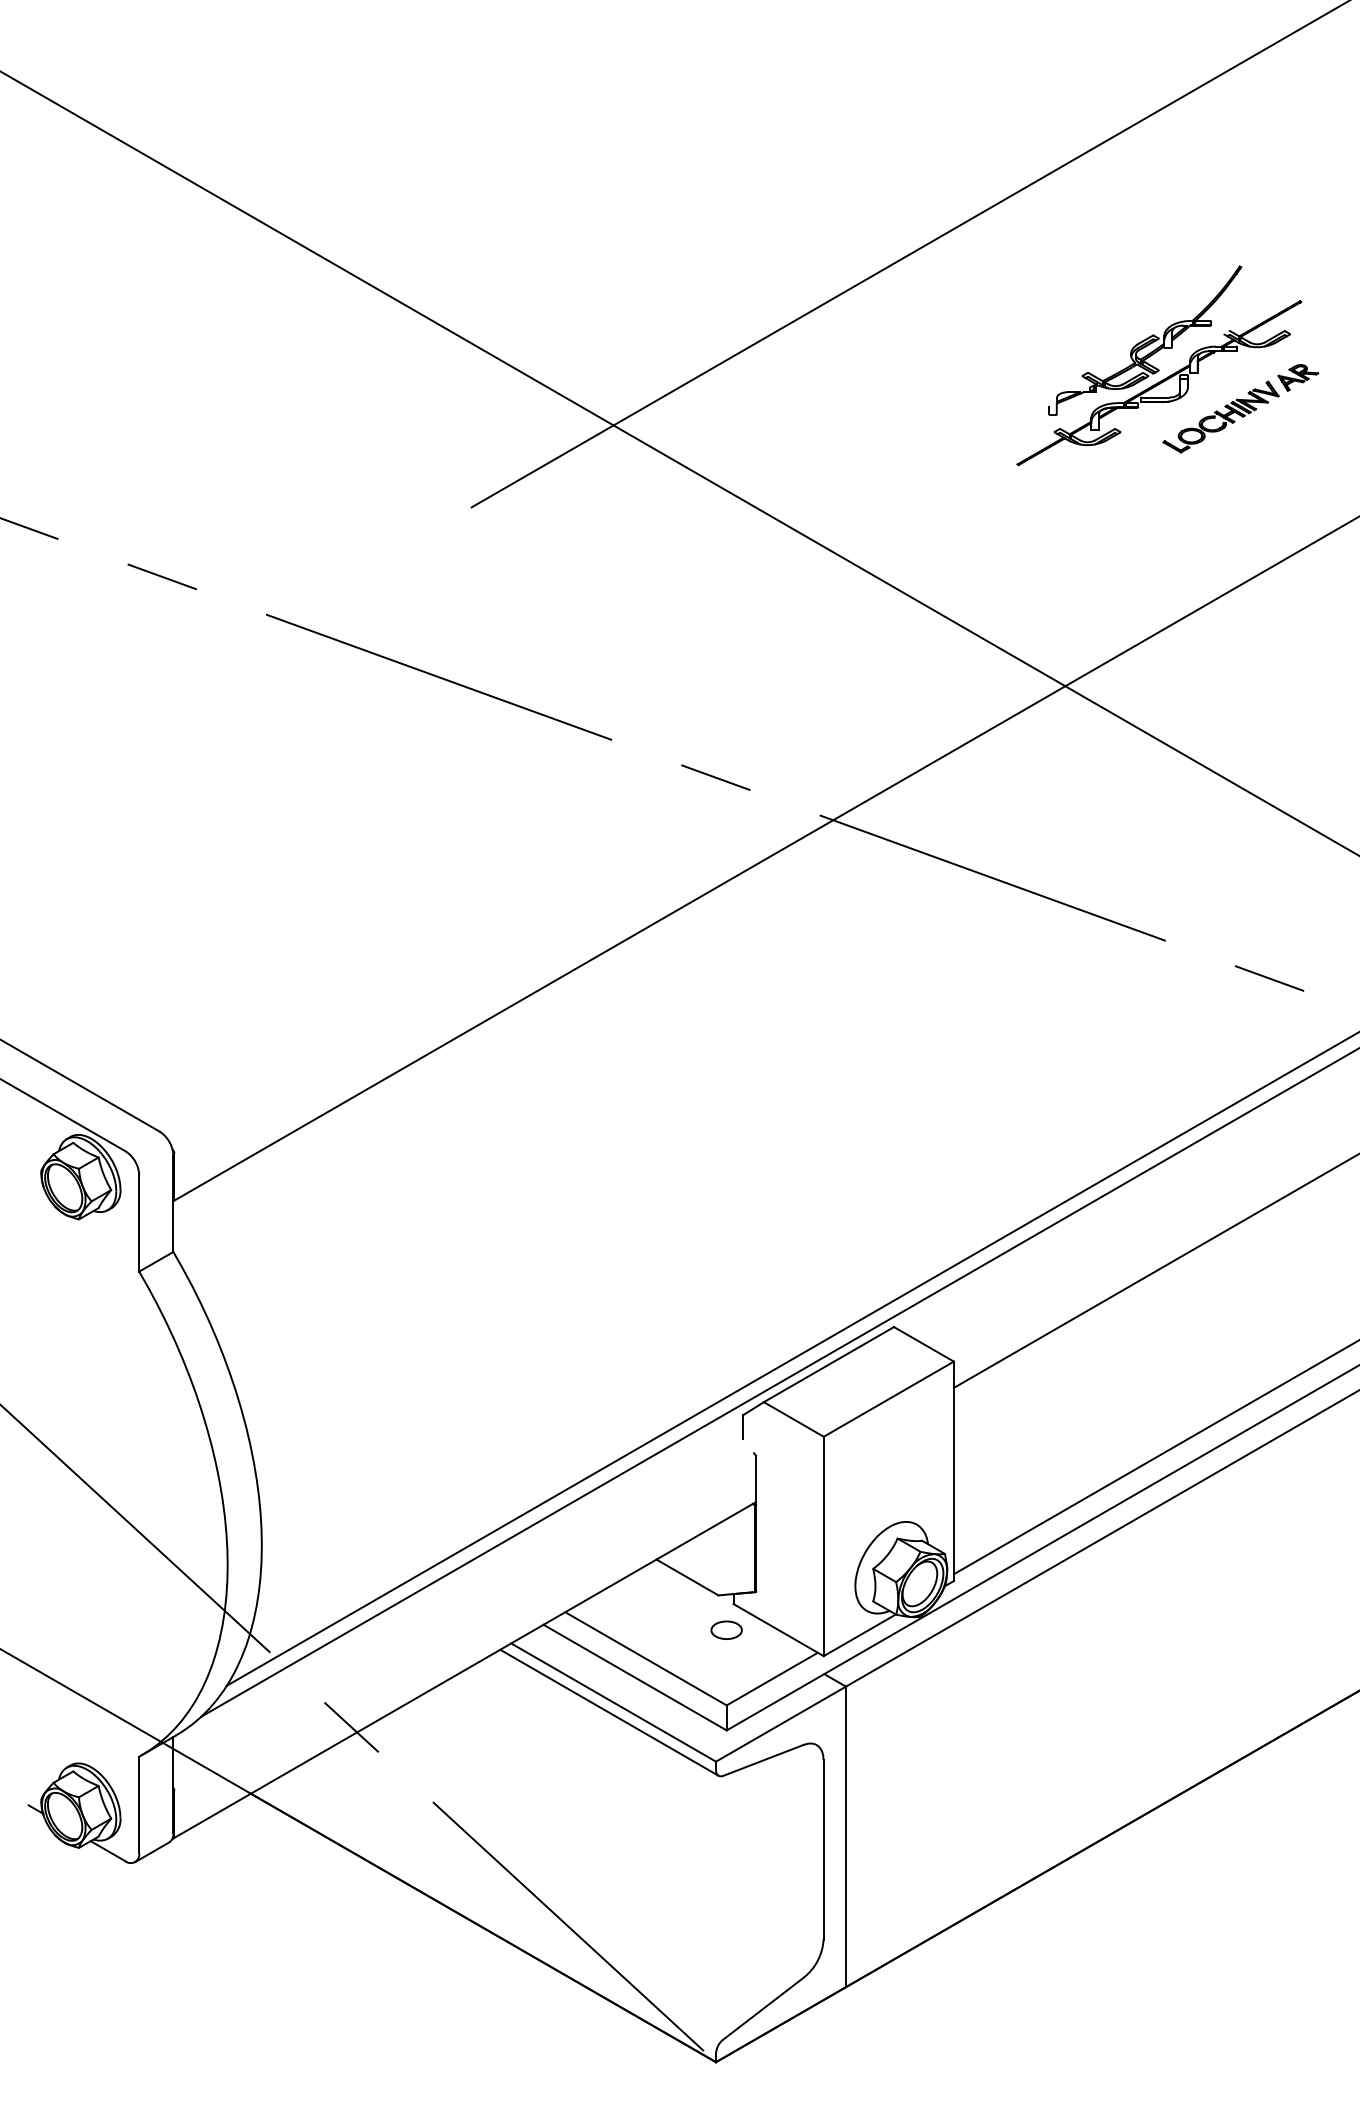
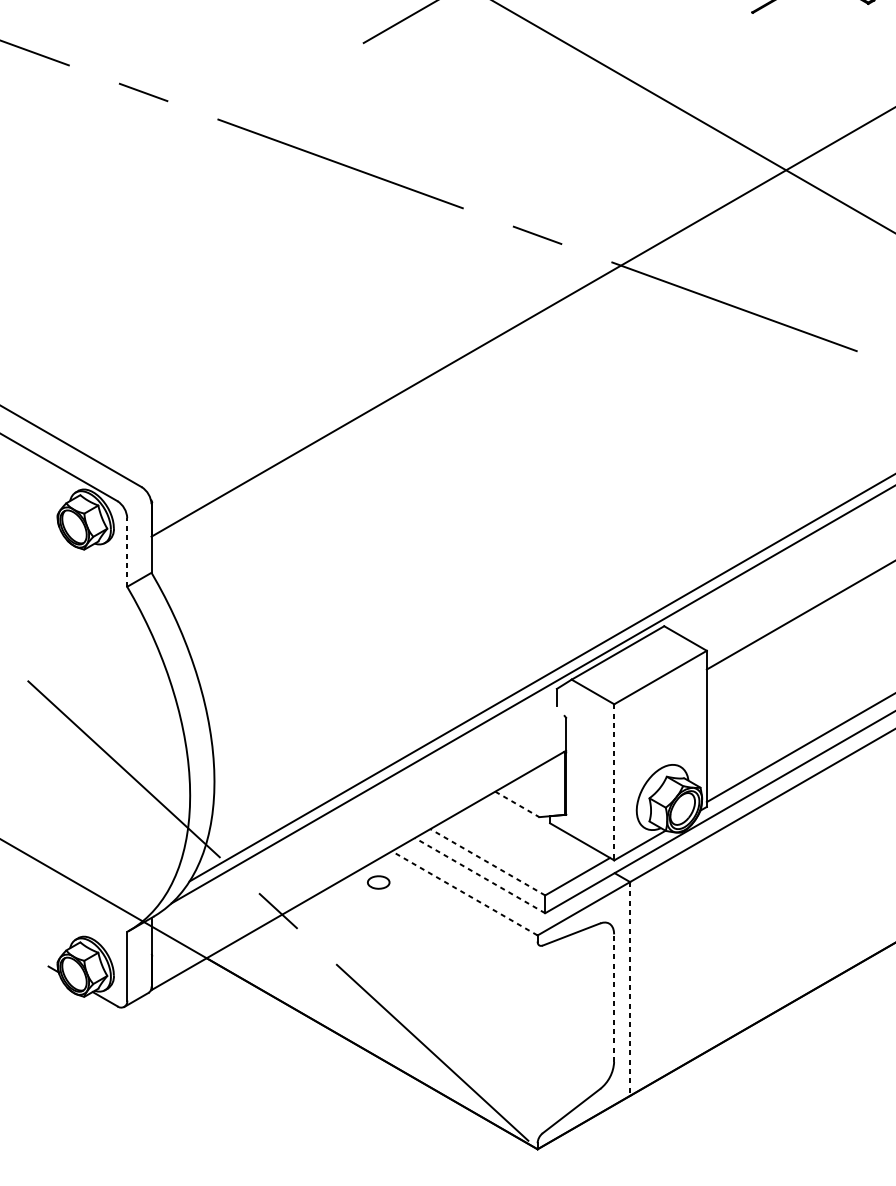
line: (139, 1222) -> (127, 551), solid -> dashed
line: (823, 1546) -> (614, 782), solid -> dashed
line: (687, 1577) -> (517, 804), solid -> dashed
part: (726, 1629) -> (378, 881), moved
line: (645, 1658) -> (487, 862), solid -> dashed
line: (635, 1677) -> (480, 875), solid -> dashed
line: (613, 1702) -> (464, 893), solid -> dashed
line: (609, 1712) -> (461, 900), removed
line: (845, 1837) -> (629, 989), solid -> dashed
line: (823, 1849) -> (614, 997), solid -> dashed

